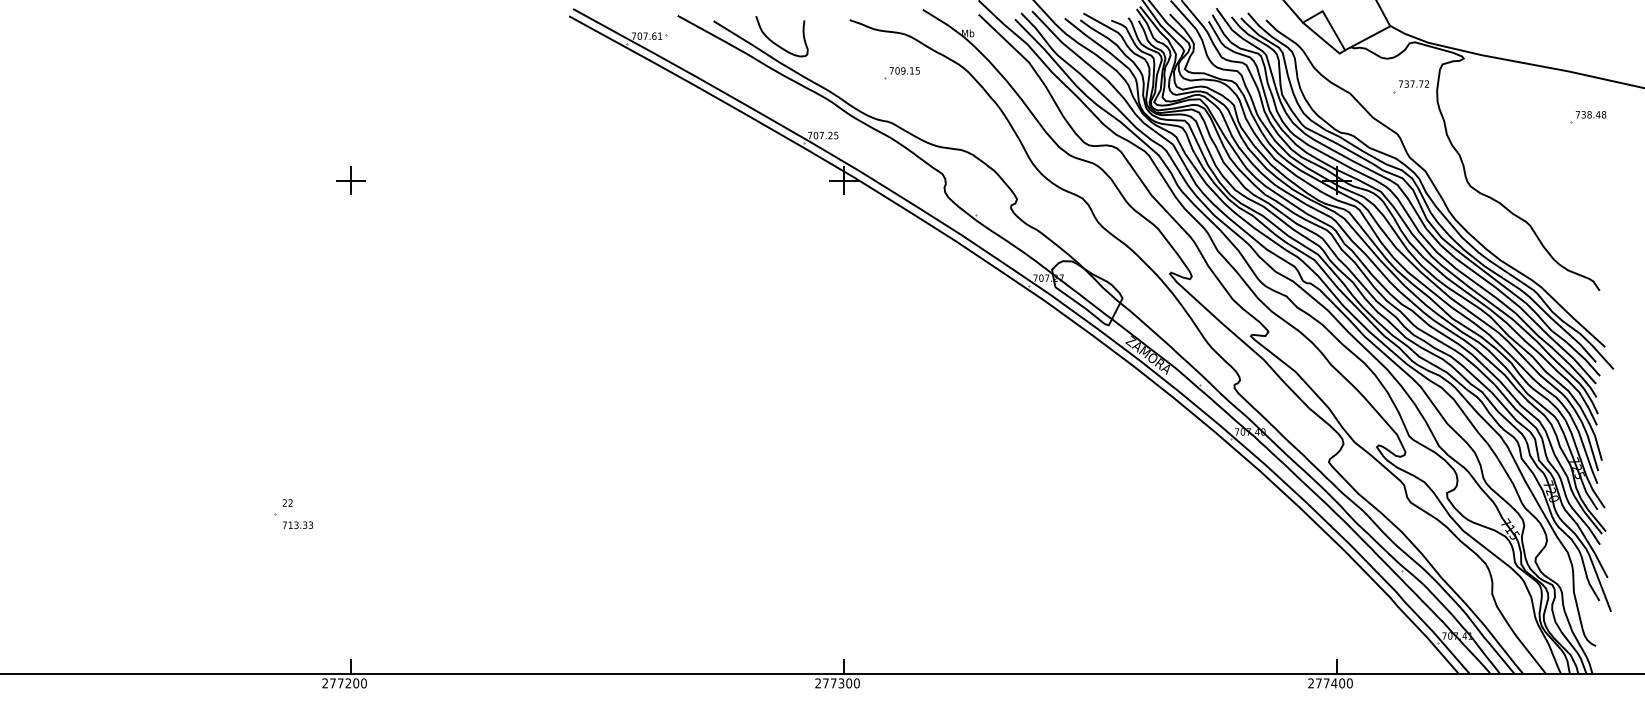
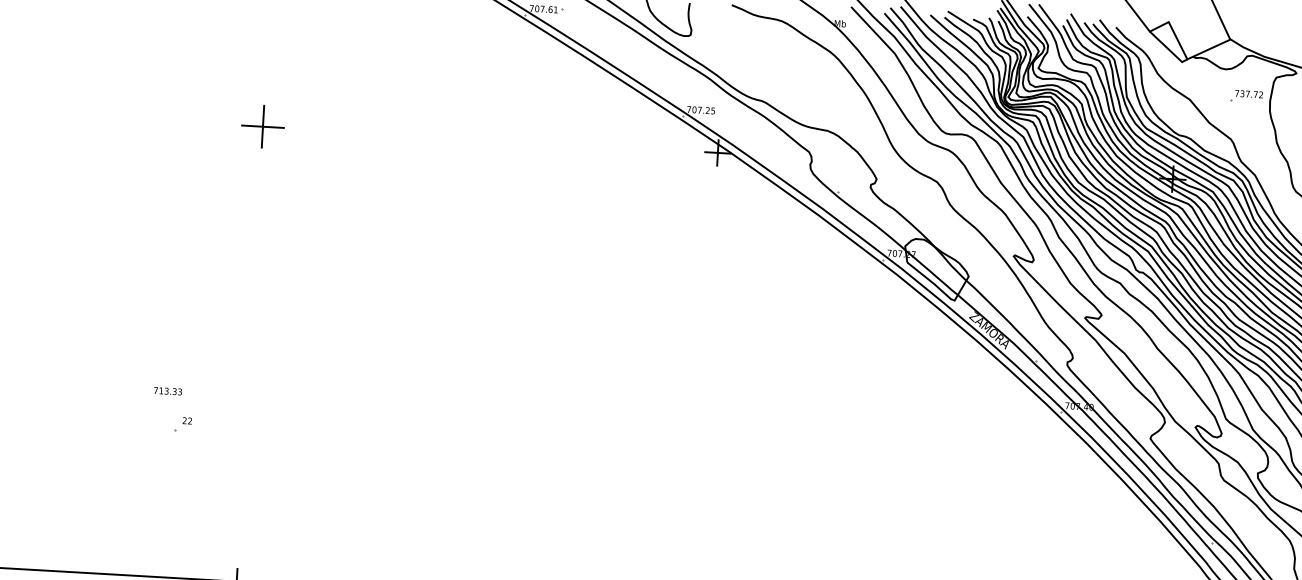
part: (901, 73) -> (776, 57), removed
part: (350, 180) -> (262, 126), size x1.6
text: (298, 524) -> (168, 390), moved

